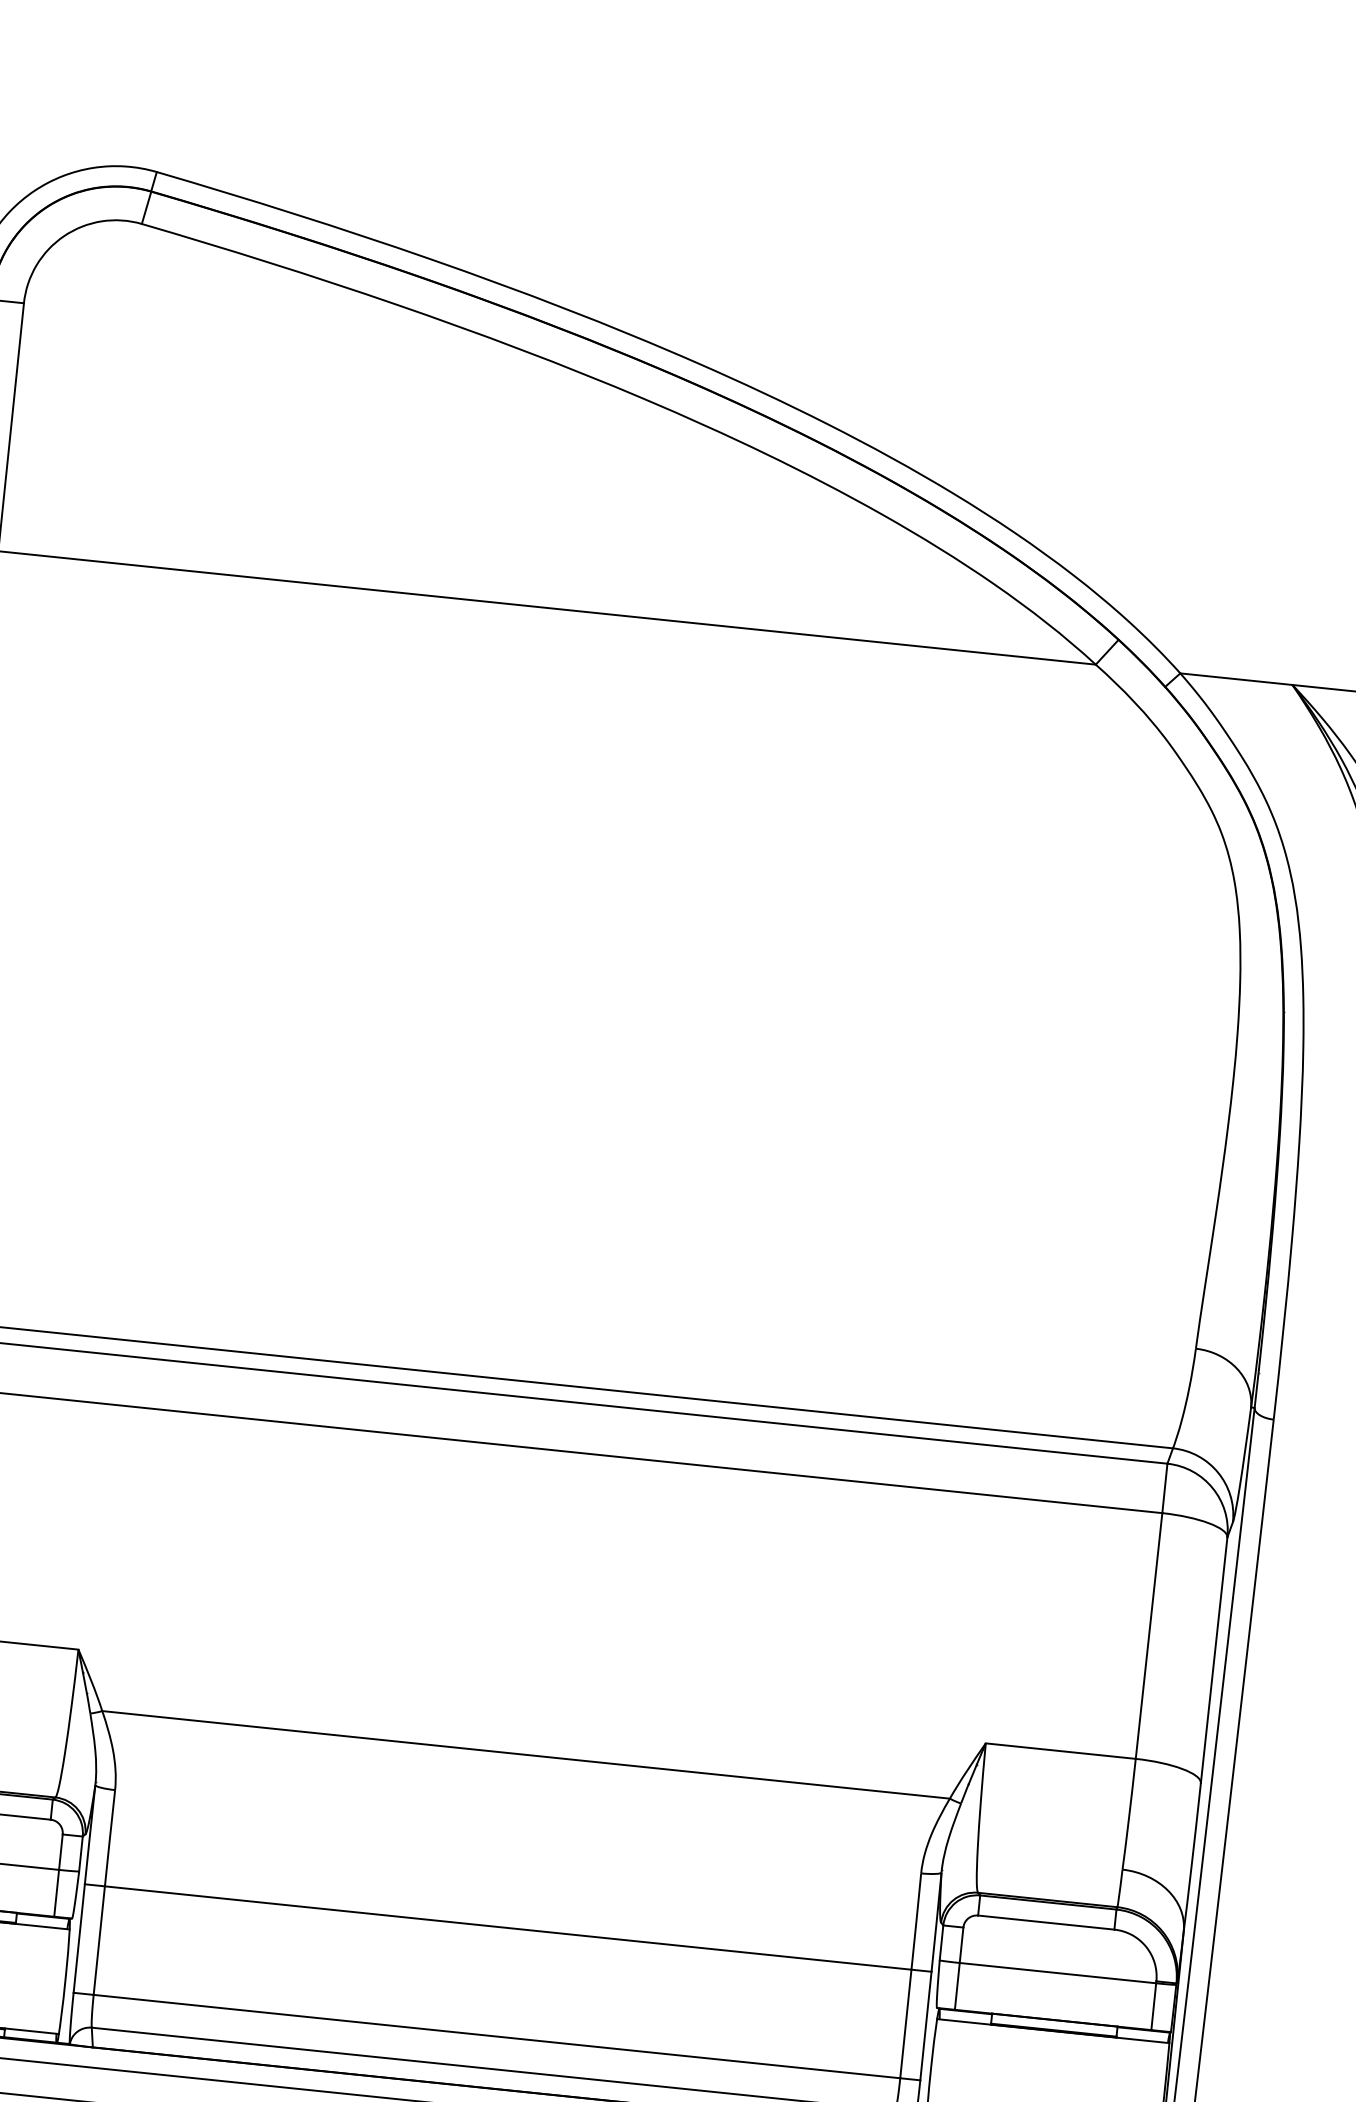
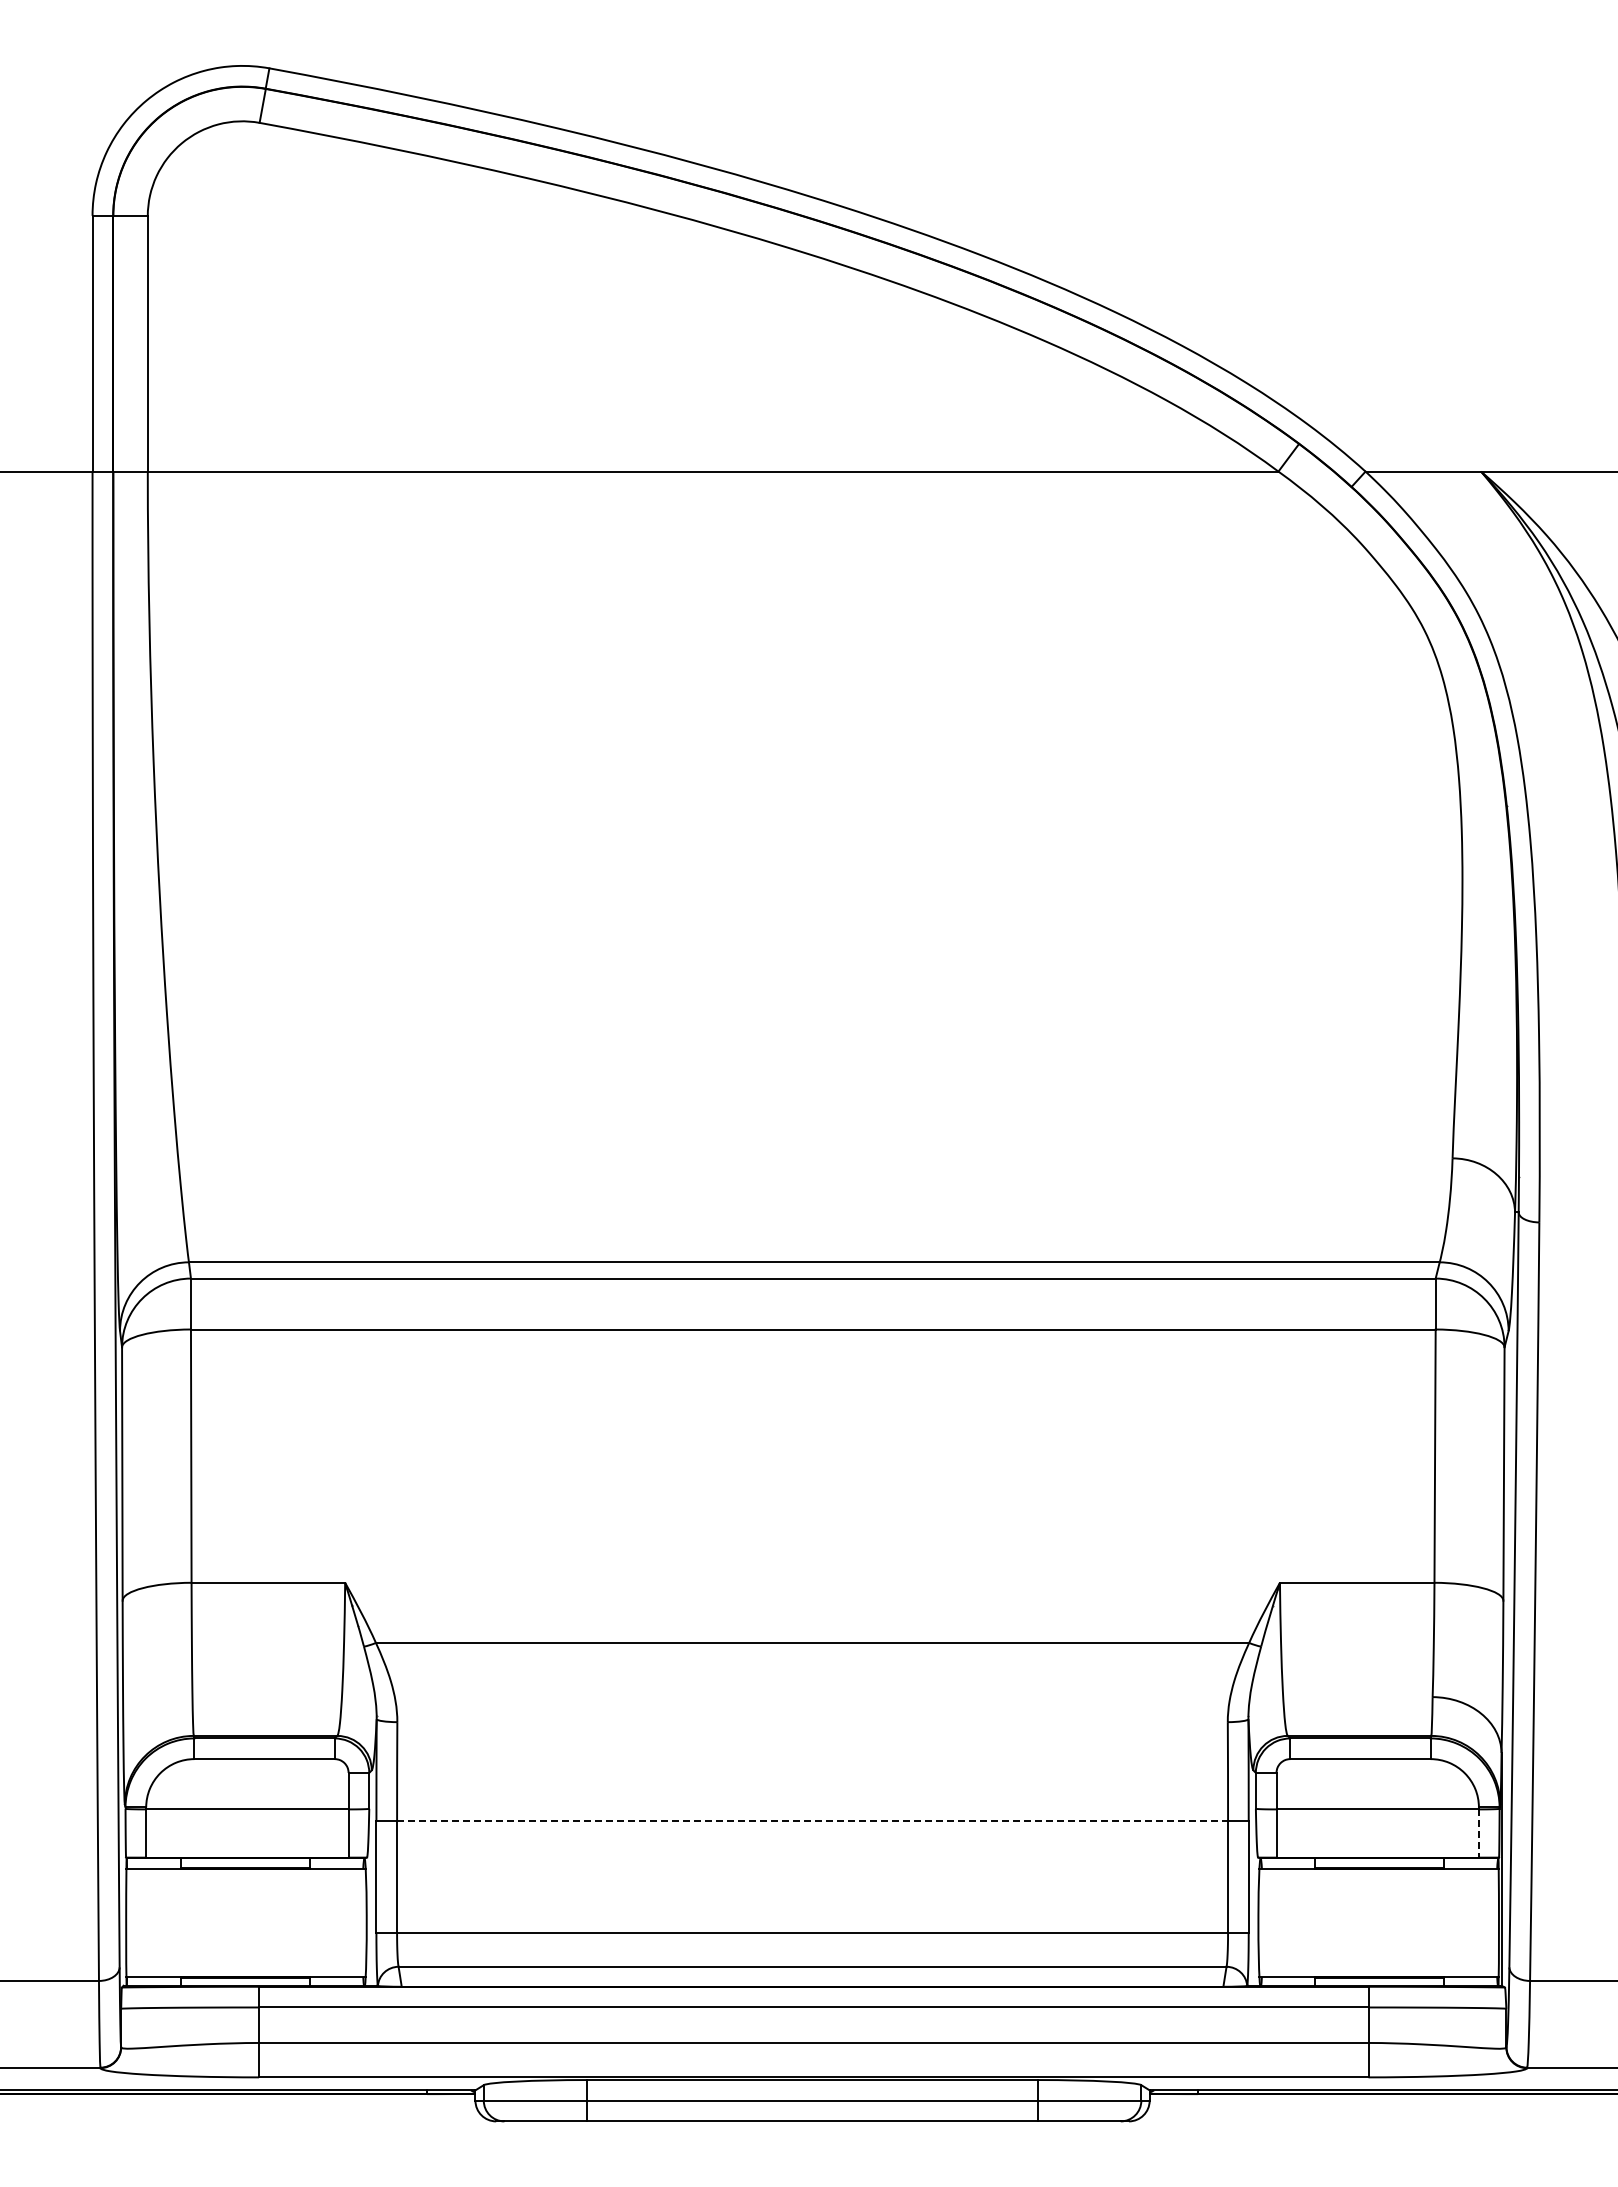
line: (509, 1928) -> (813, 1821), solid -> dashed
line: (1153, 2007) -> (1478, 1834), solid -> dashed

